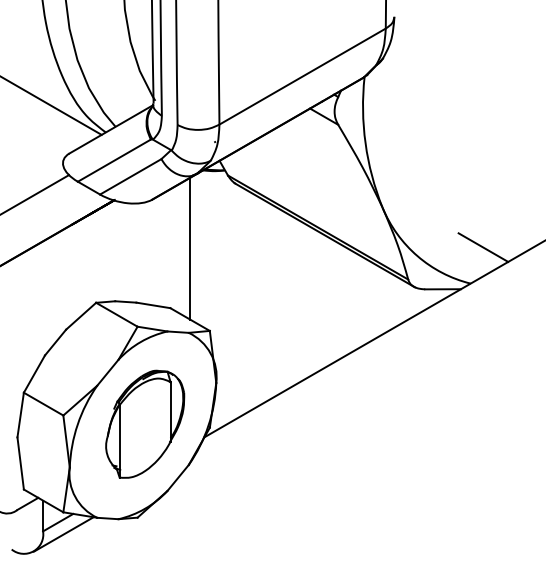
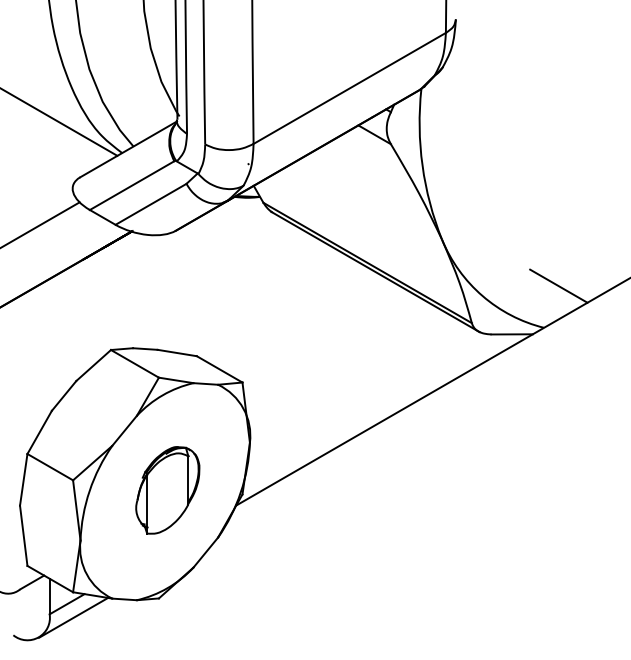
line: (190, 248) -> (220, 287), removed
part: (145, 423) -> (168, 489), size x0.7

